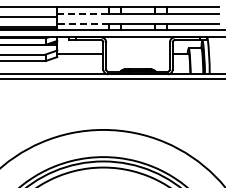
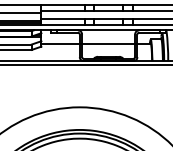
line: (83, 14) -> (63, 11), dashed -> solid
line: (83, 23) -> (63, 18), dashed -> solid
line: (137, 53) -> (108, 43), added

